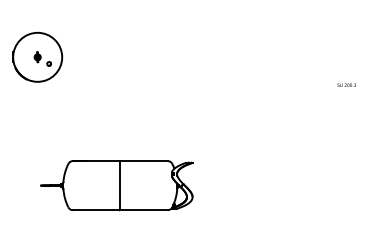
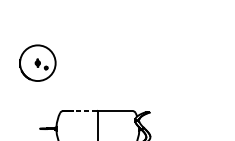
part: (37, 56) -> (37, 62), moved
line: (102, 161) -> (84, 111), solid -> dashed

